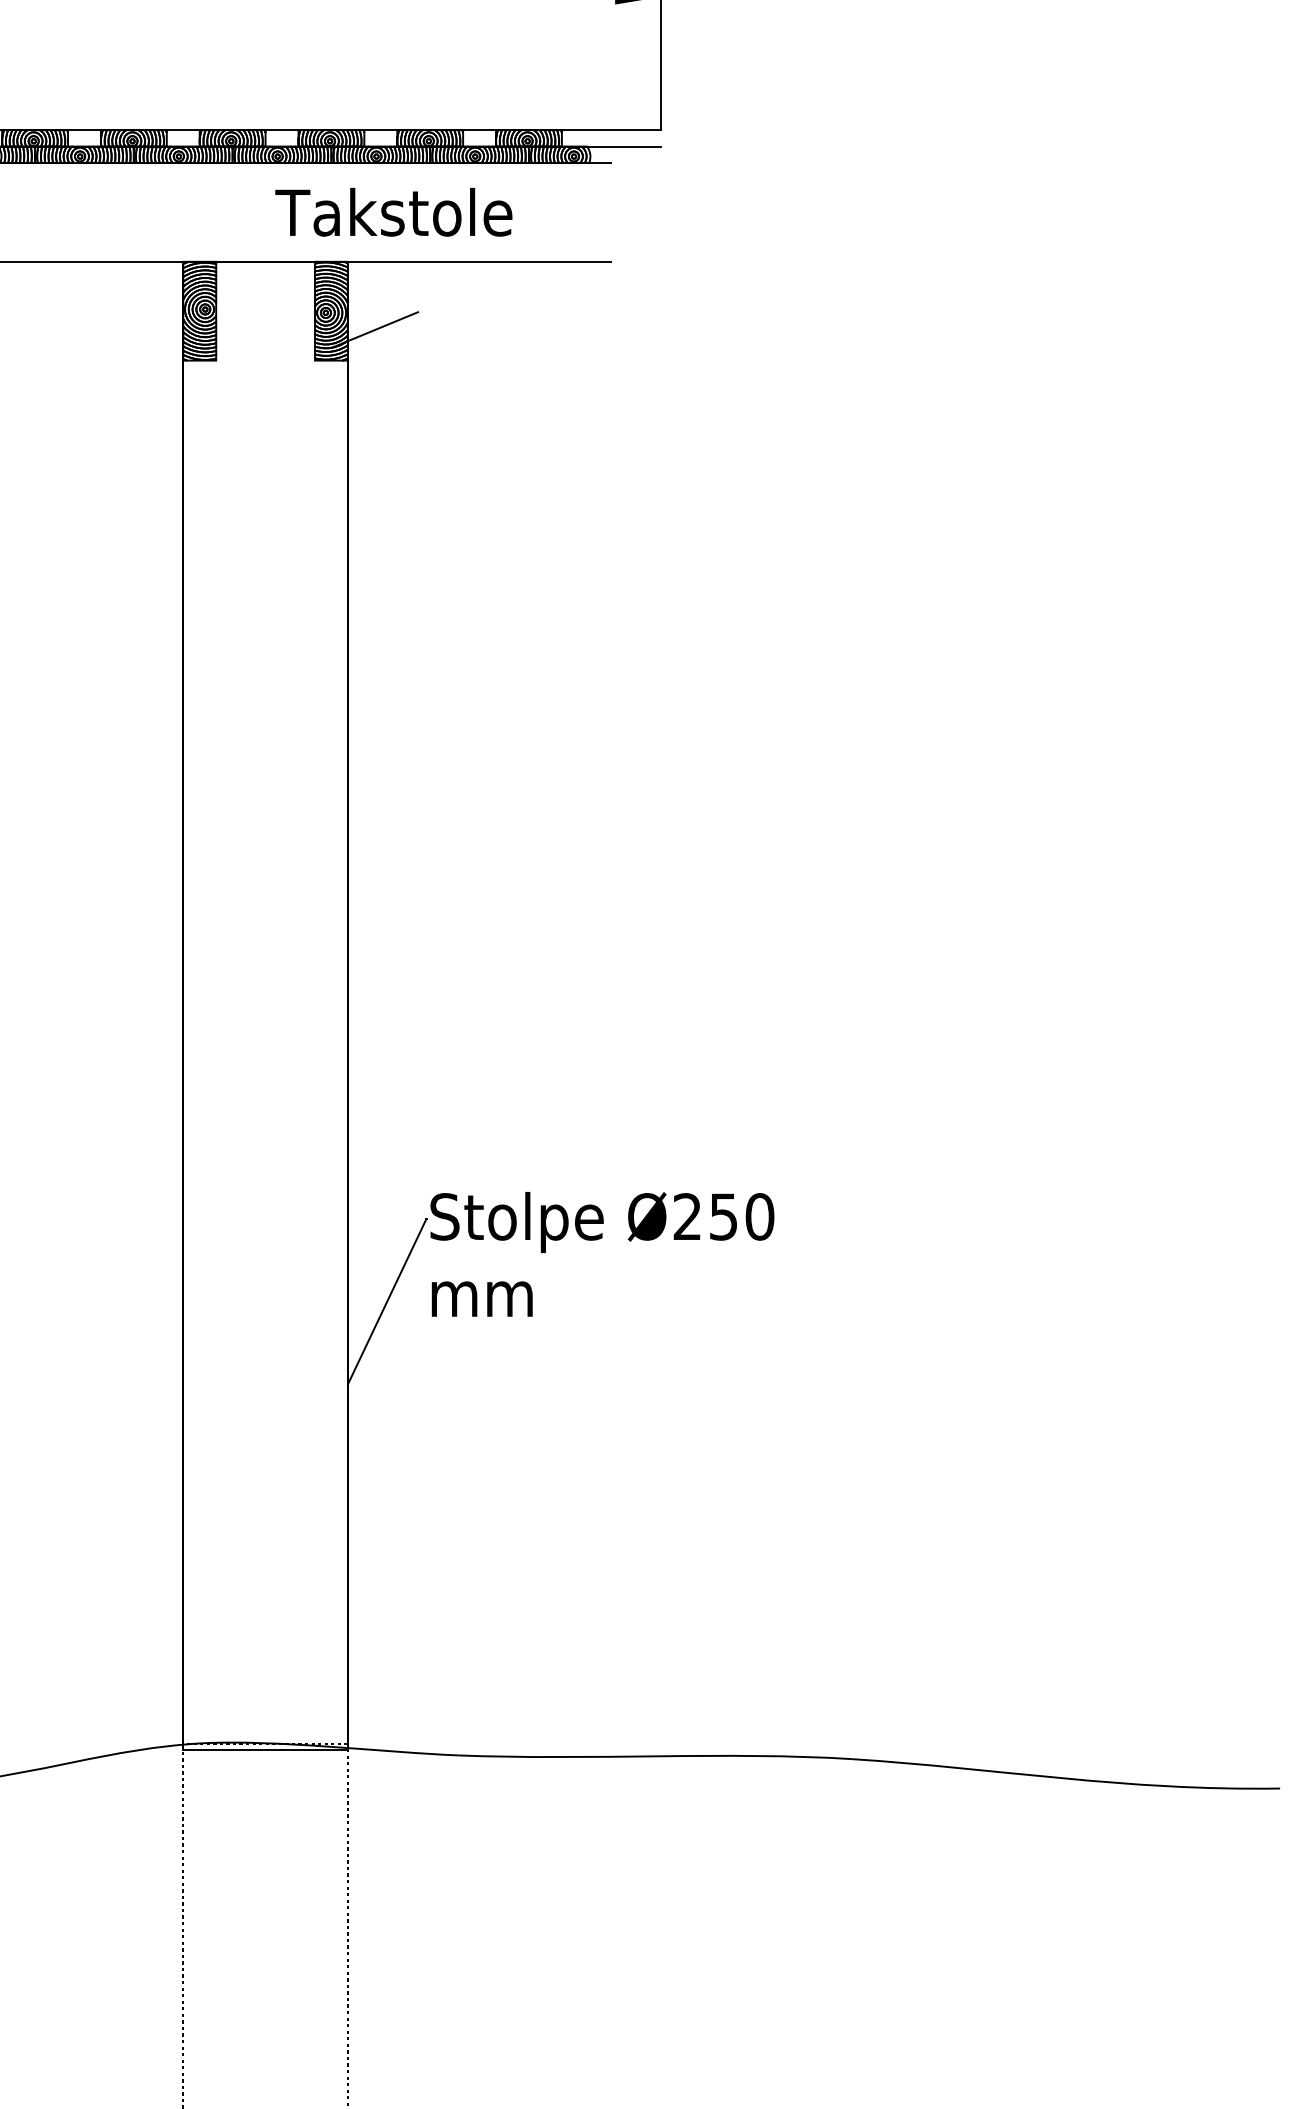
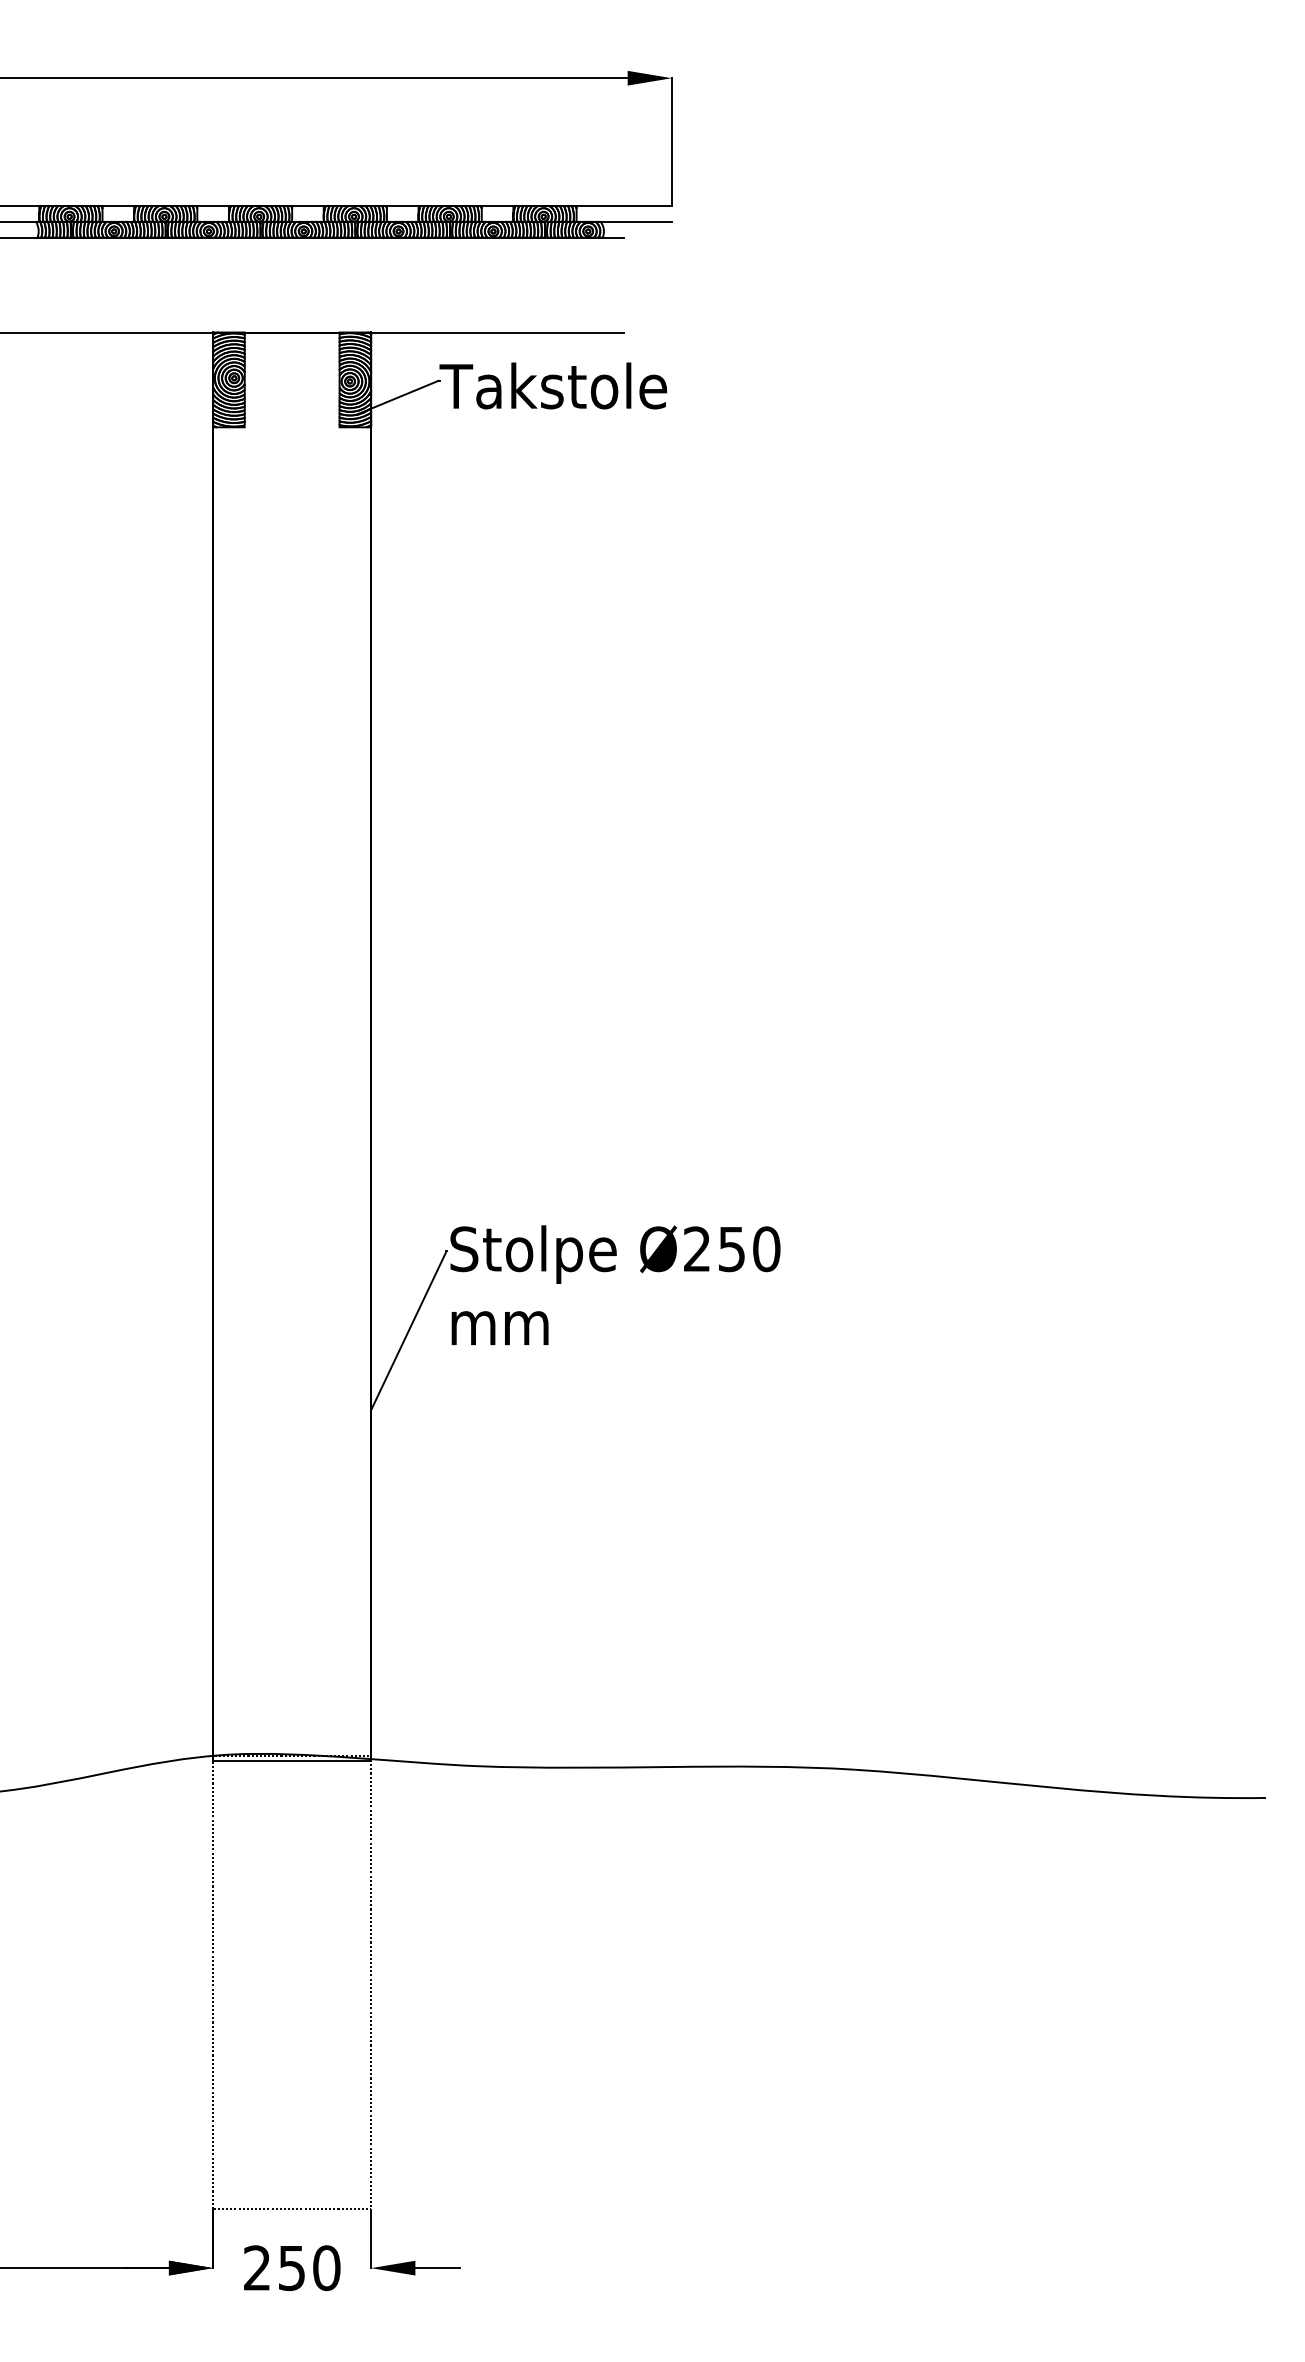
text: (394, 211) -> (553, 385), moved

